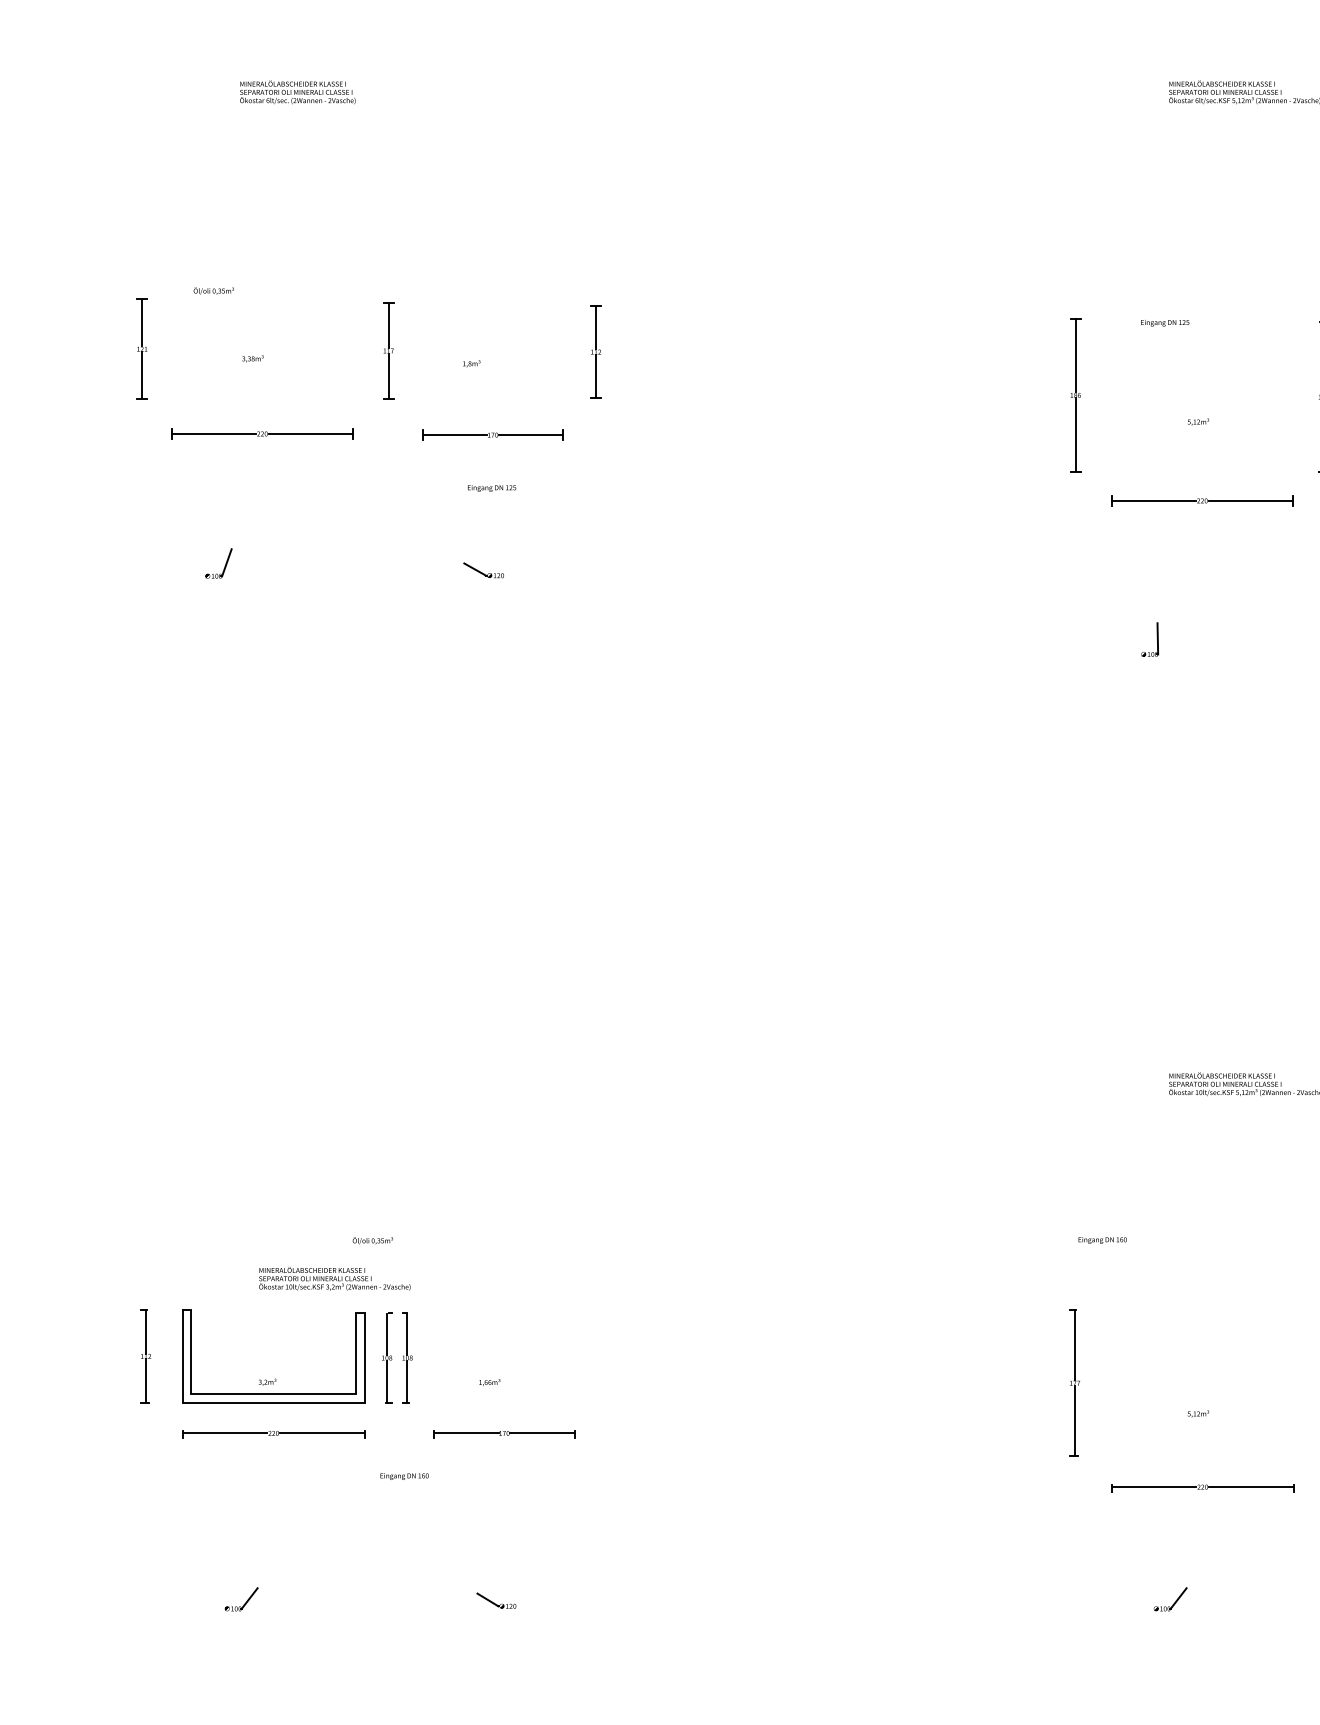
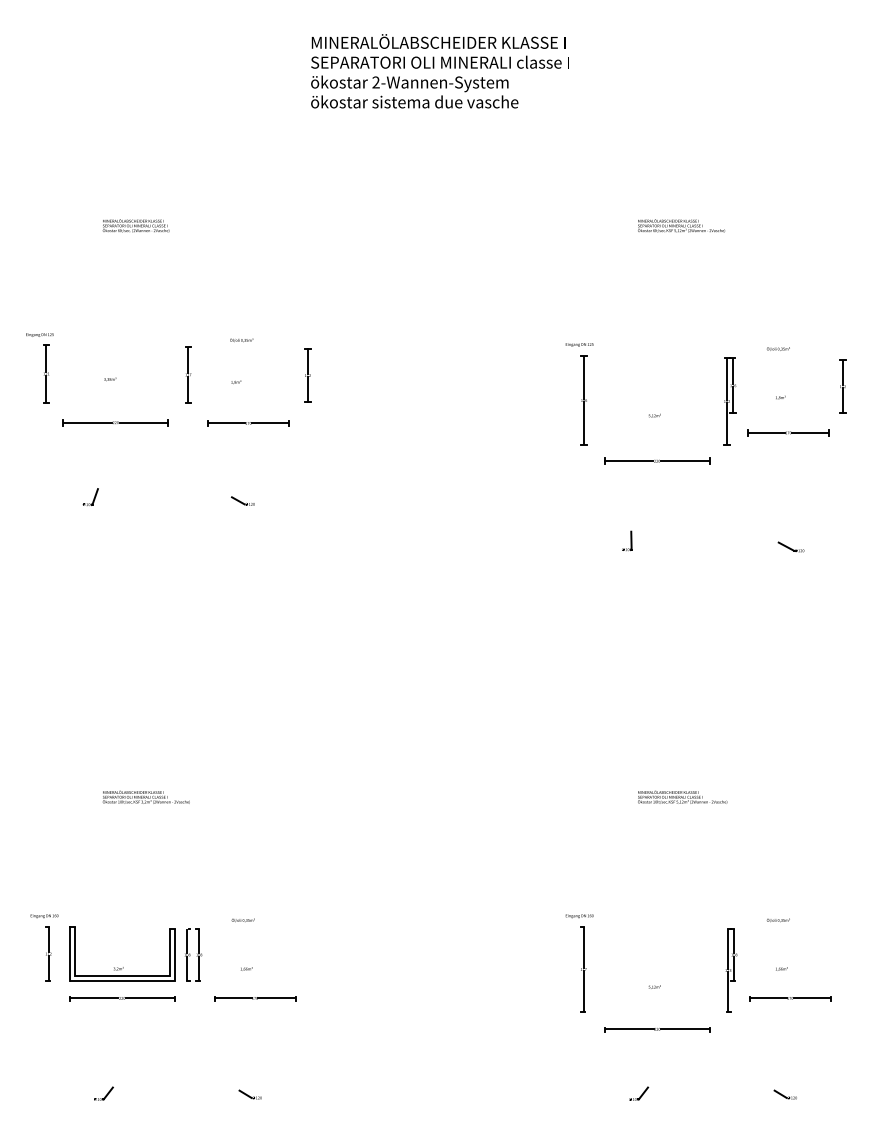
text: (213, 291) -> (241, 340), moved
text: (1164, 322) -> (579, 344), moved
text: (491, 487) -> (39, 334), moved
text: (371, 1240) -> (242, 920), moved
text: (1102, 1240) -> (579, 916), moved
text: (333, 1277) -> (145, 796), moved
text: (404, 1477) -> (44, 916), moved

